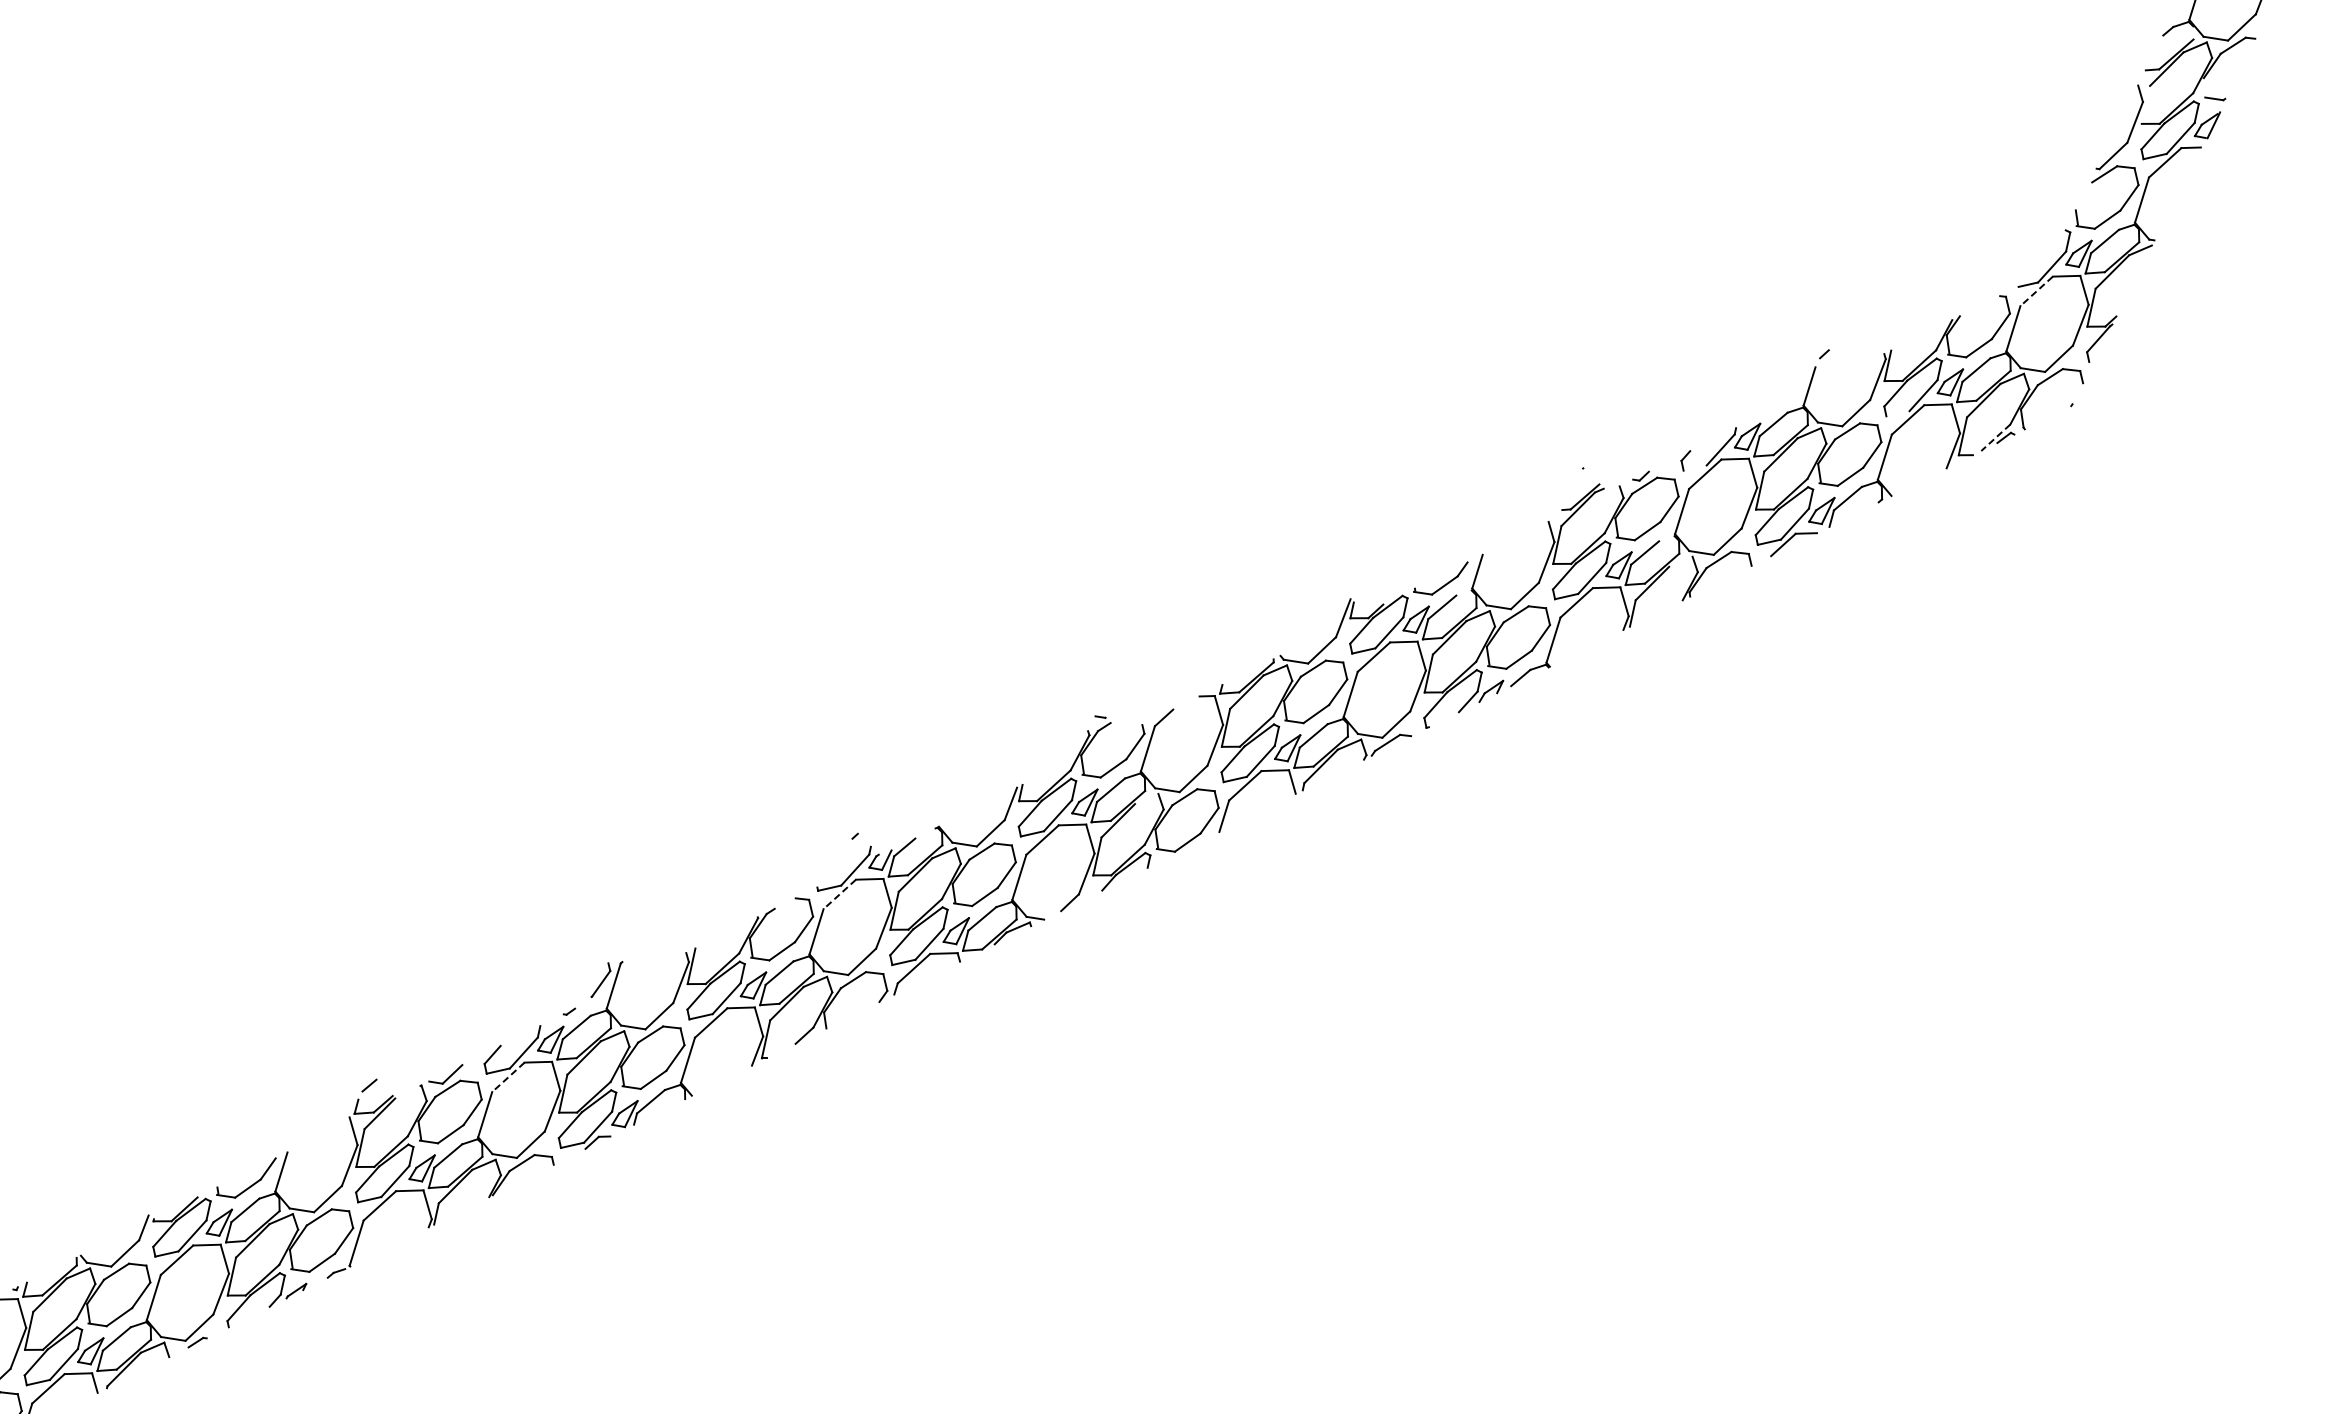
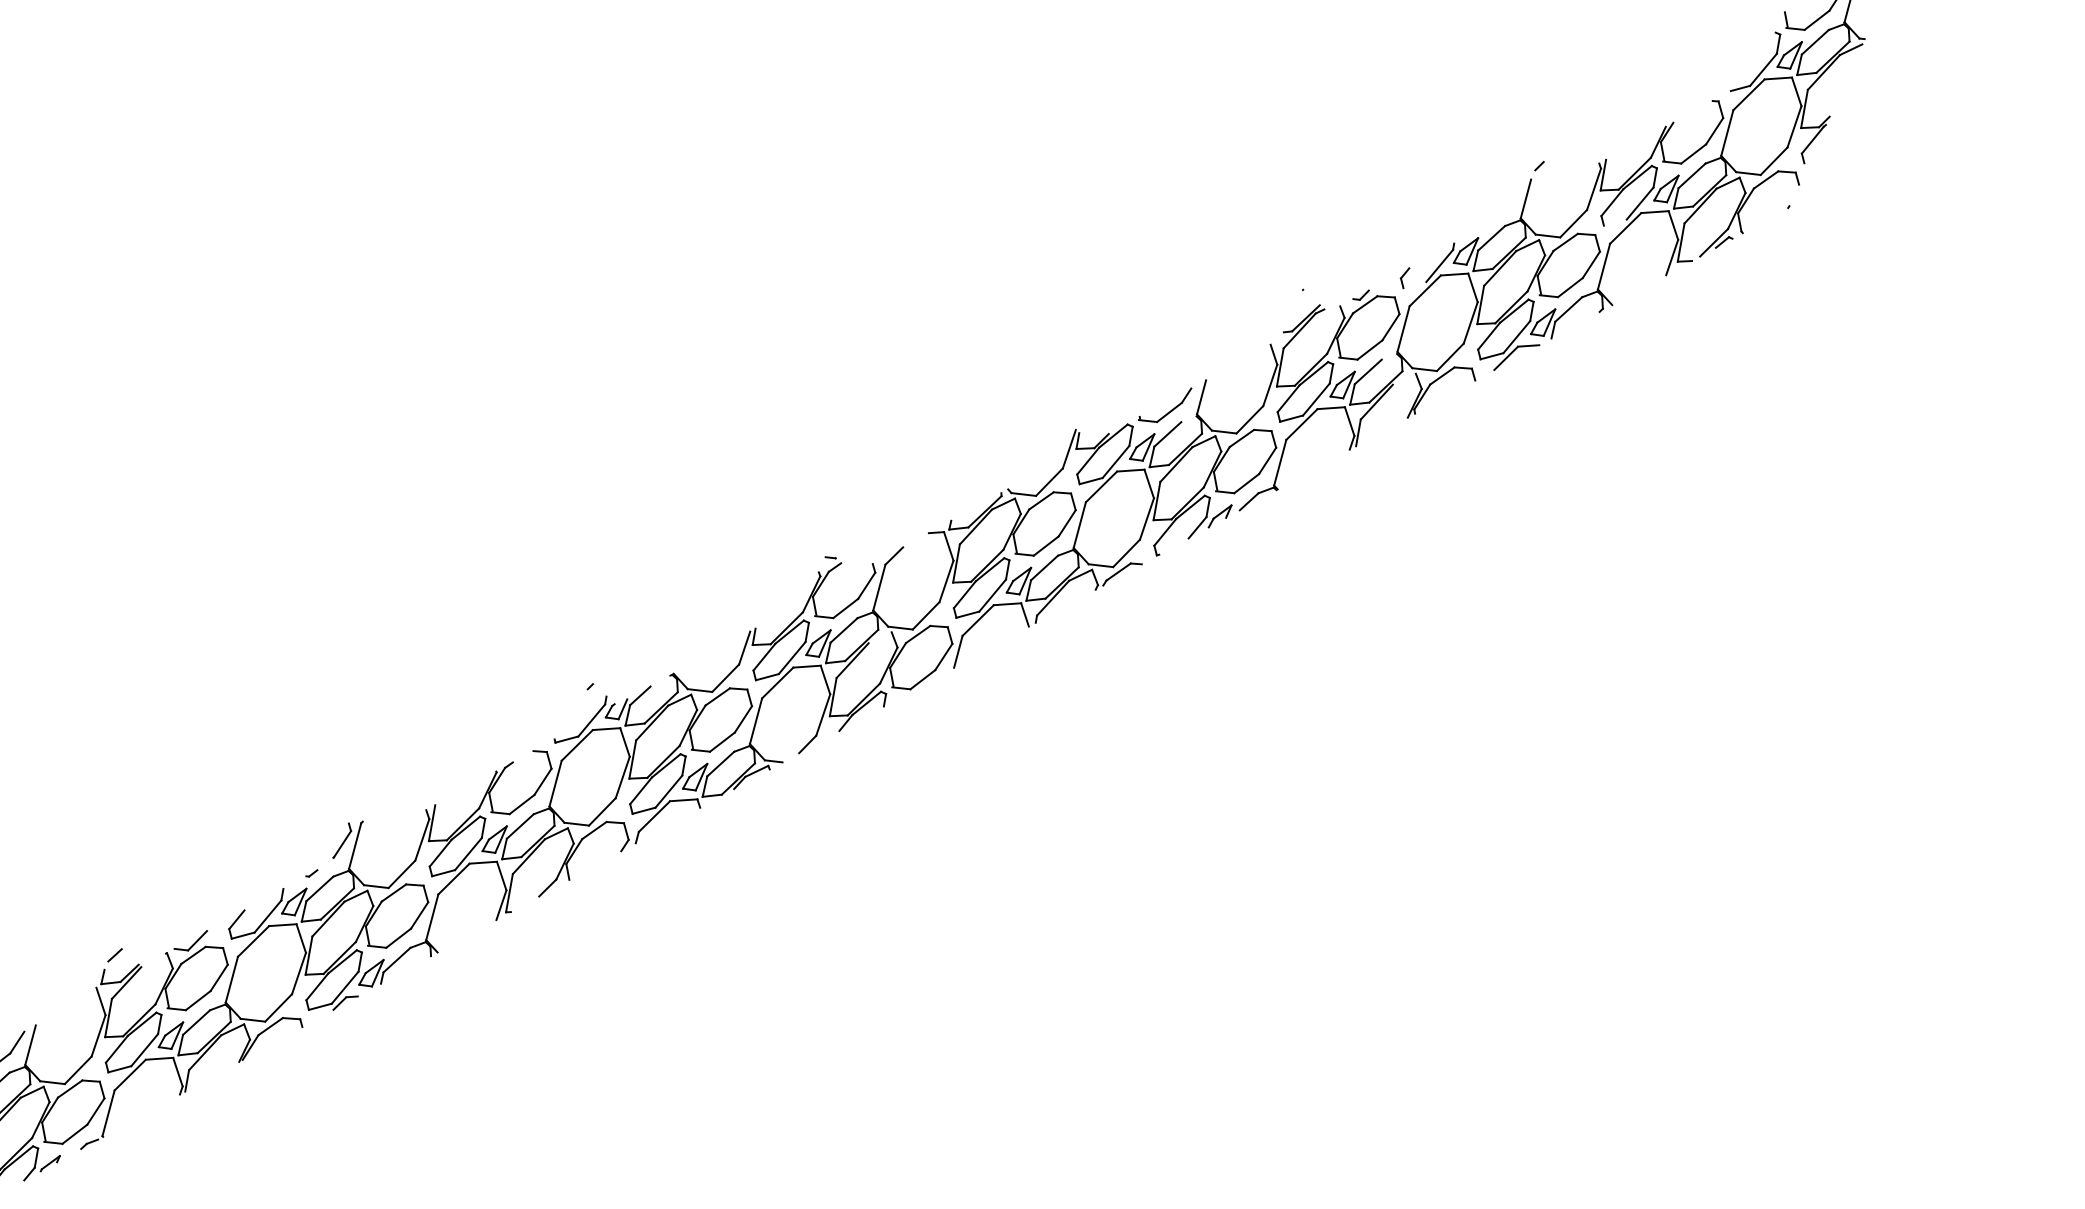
line: (2036, 291) -> (1748, 94), dashed -> solid
line: (1995, 437) -> (1713, 242), dashed -> solid
line: (839, 894) -> (577, 745), dashed -> solid
line: (508, 1077) -> (253, 941), dashed -> solid

